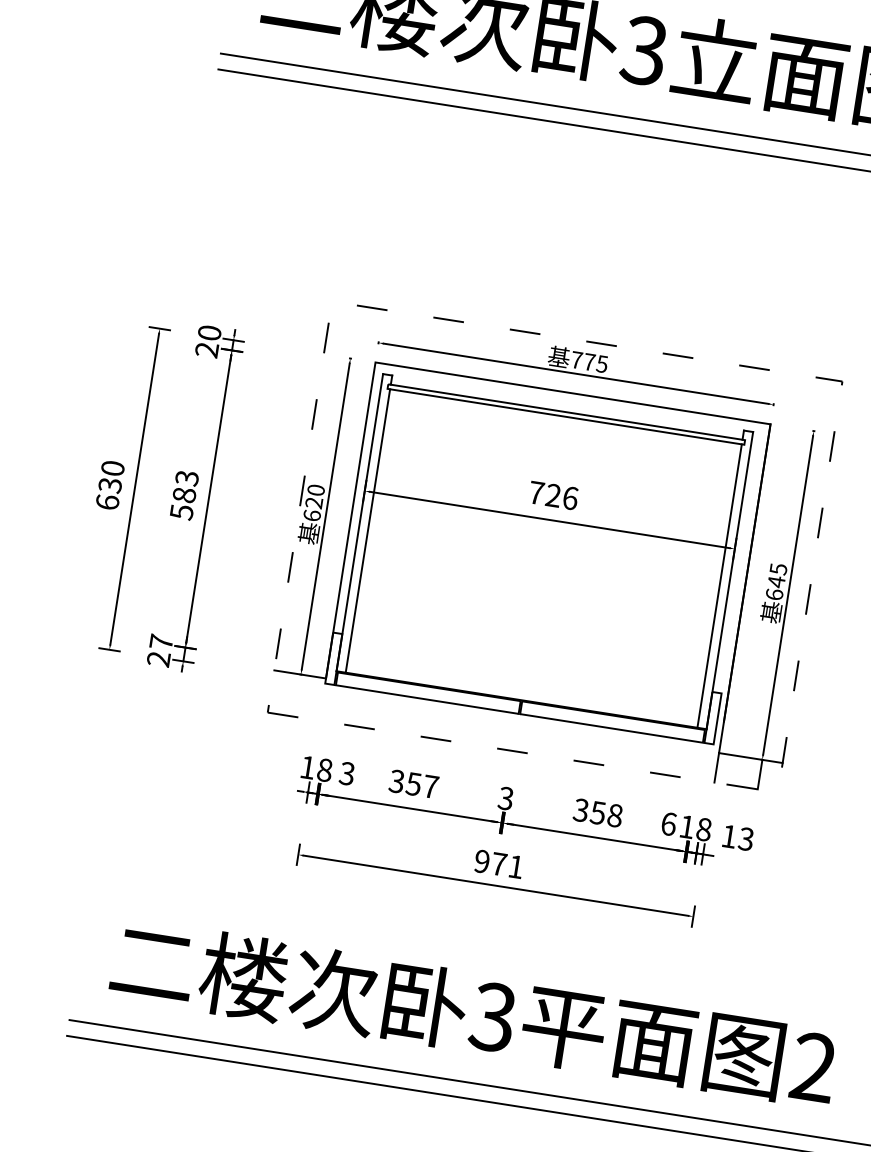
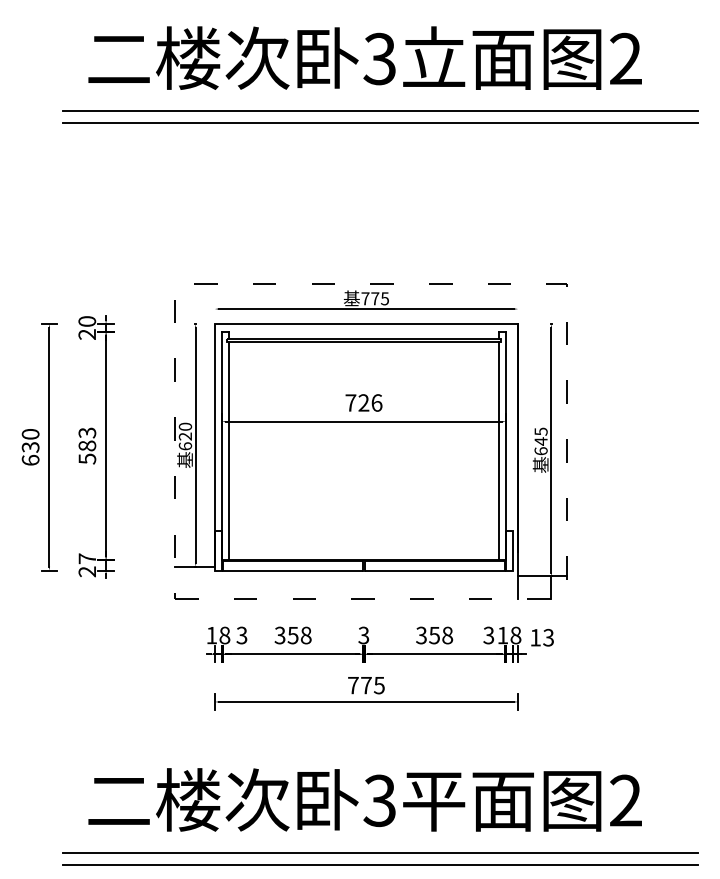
text: (429, 786) -> (305, 635), 357 -> 358
text: (668, 823) -> (488, 635), 6 -> 3
text: (499, 864) -> (366, 685), 971 -> 775

